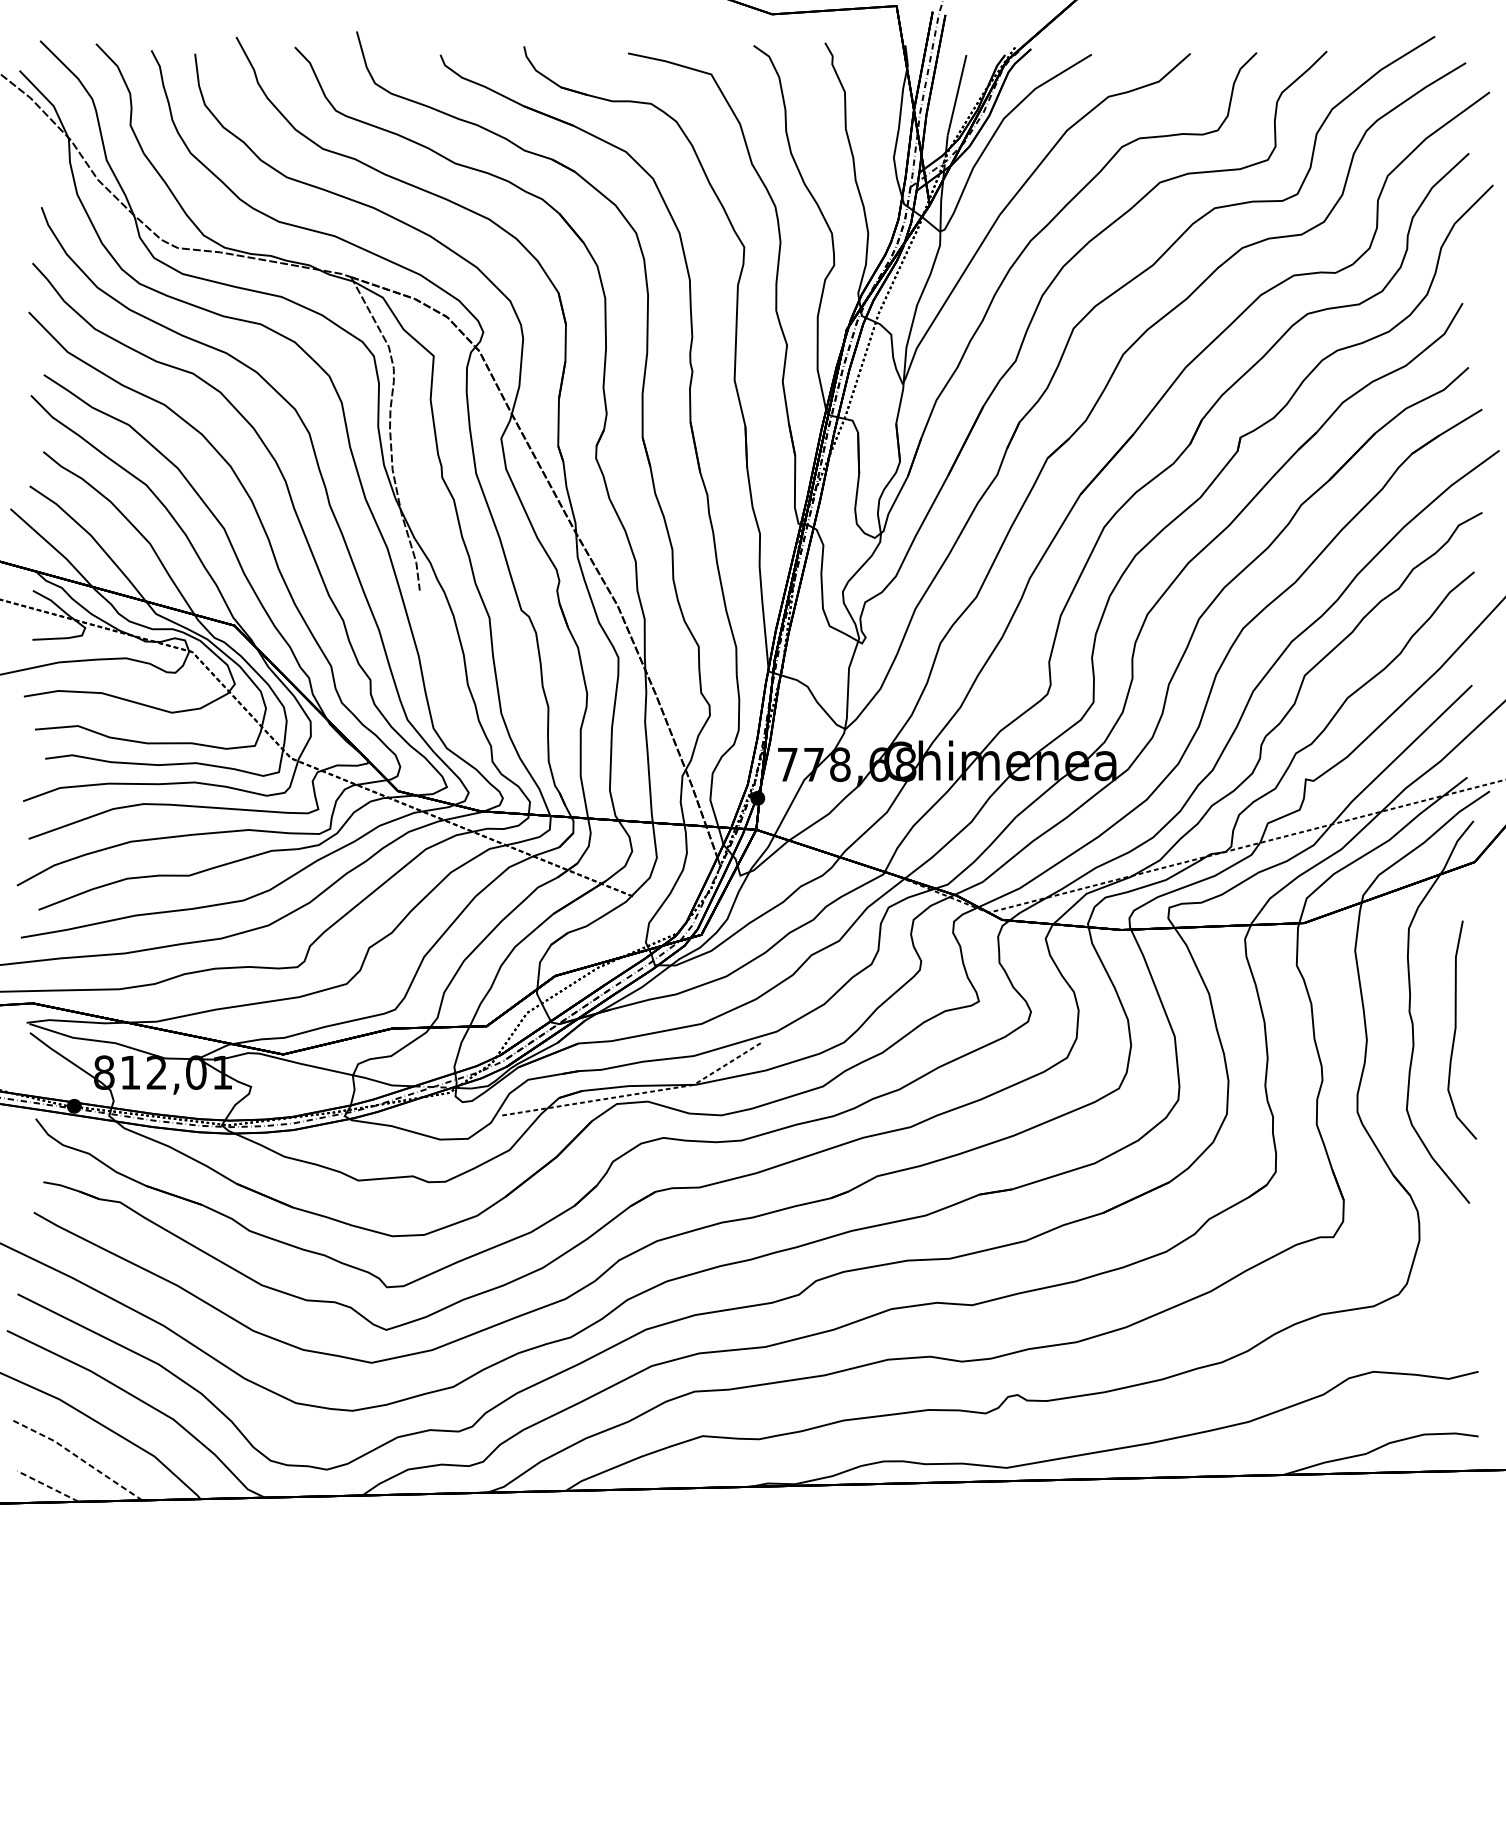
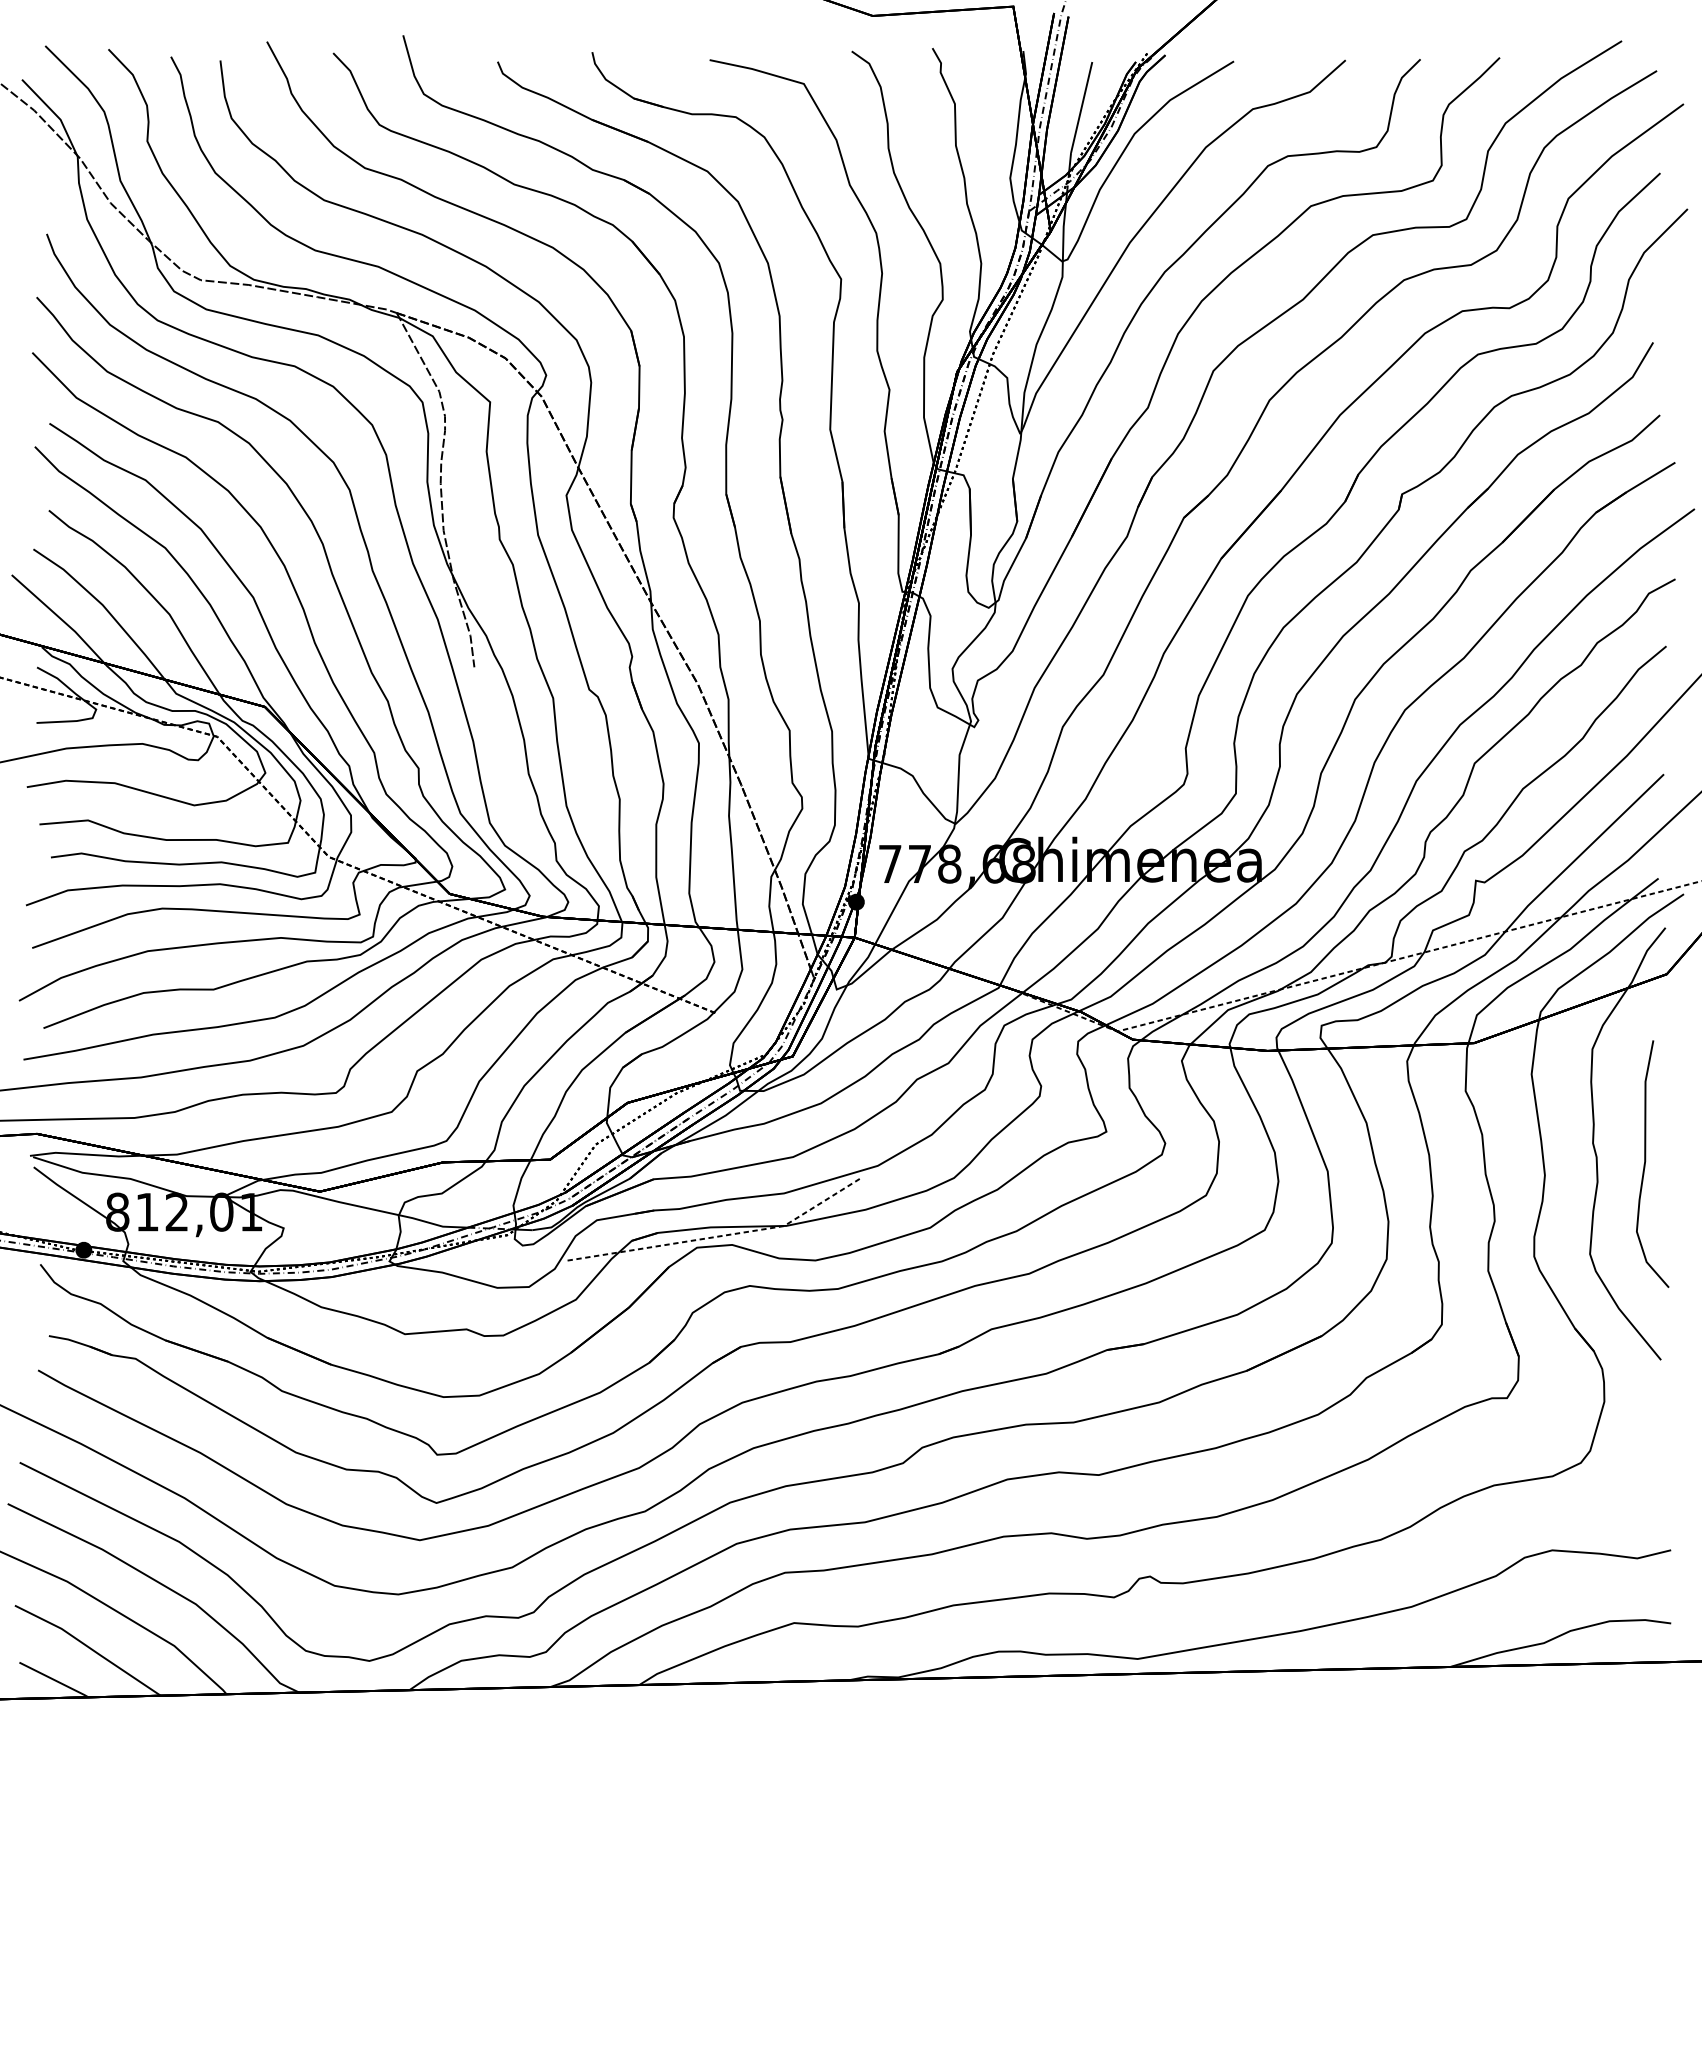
line: (79, 1457) -> (89, 1647), dashed -> solid
line: (48, 1486) -> (54, 1679), dashed -> solid

